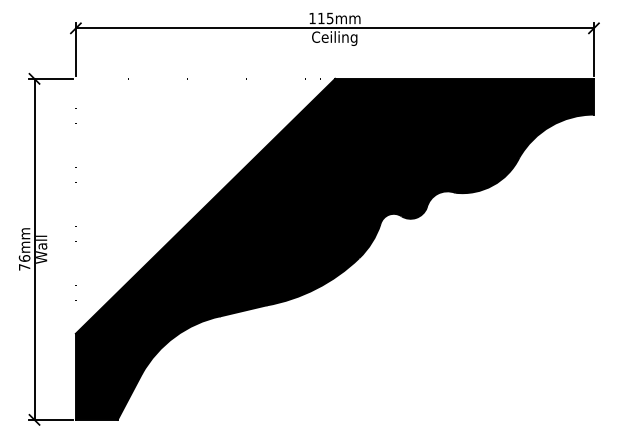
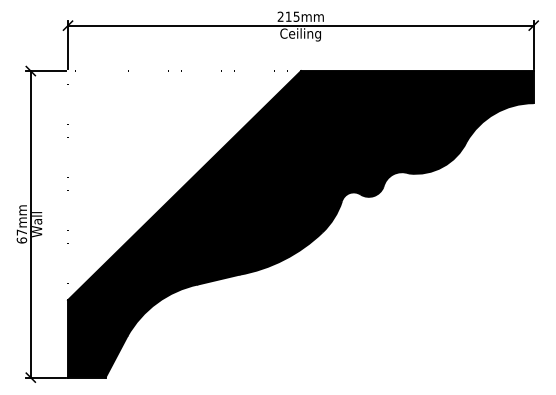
text: (312, 18) -> (280, 16), 115mm -> 215mm
text: (24, 262) -> (21, 236), 76mm -> 67mm

